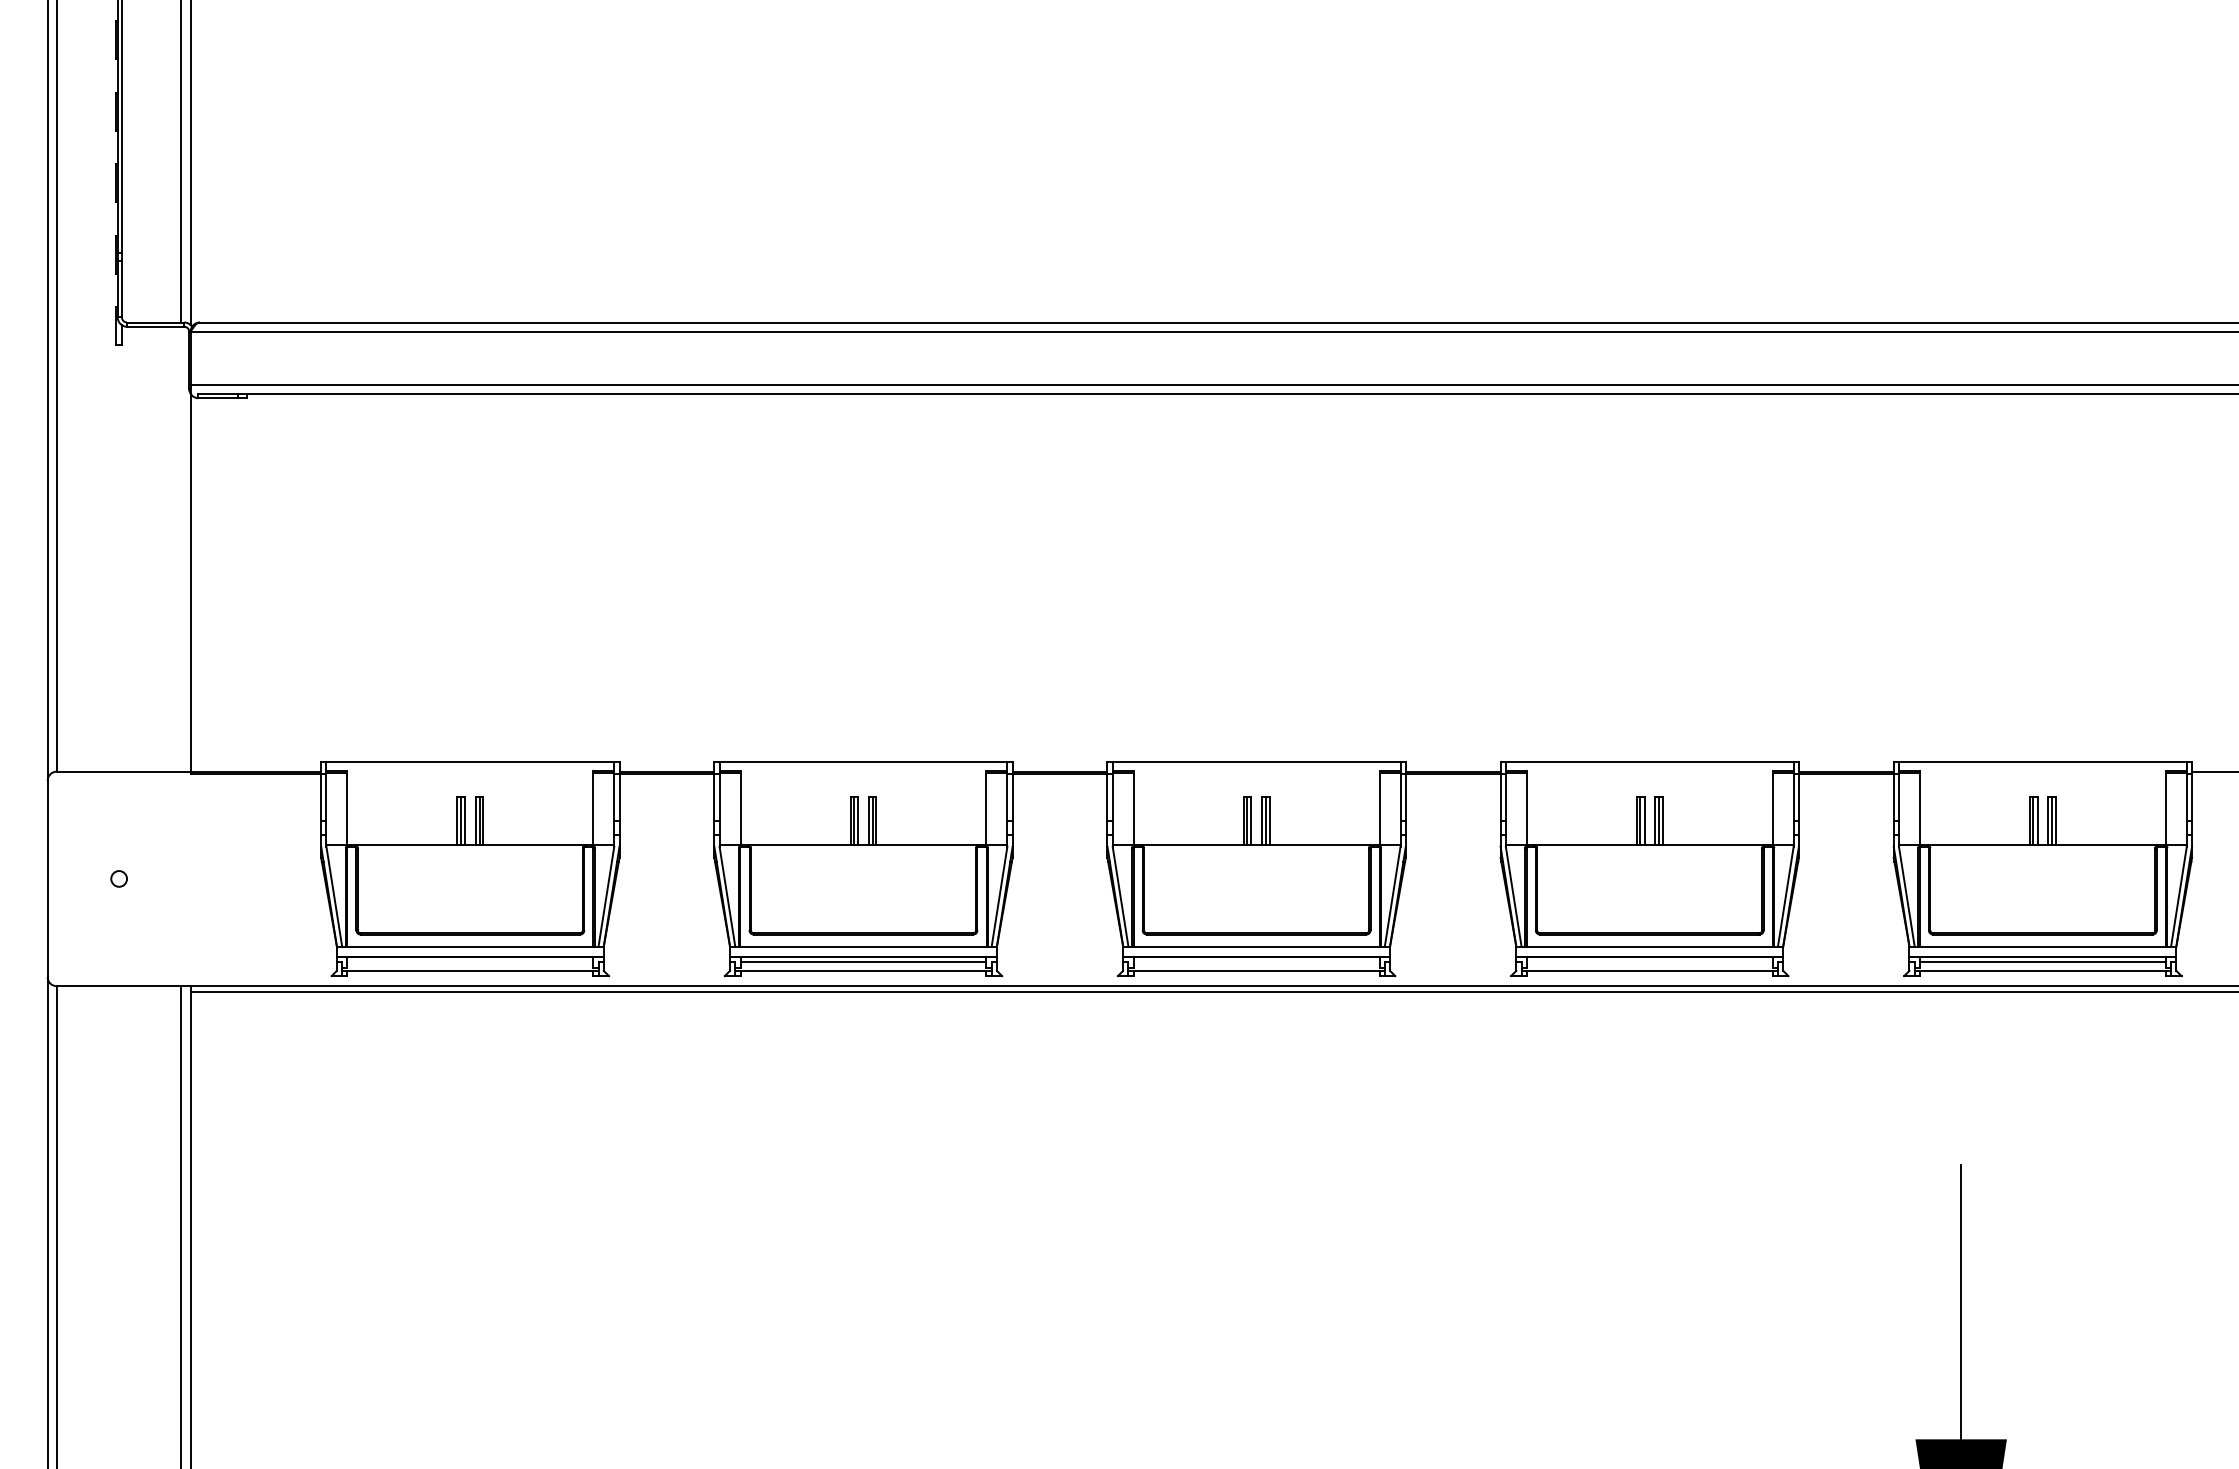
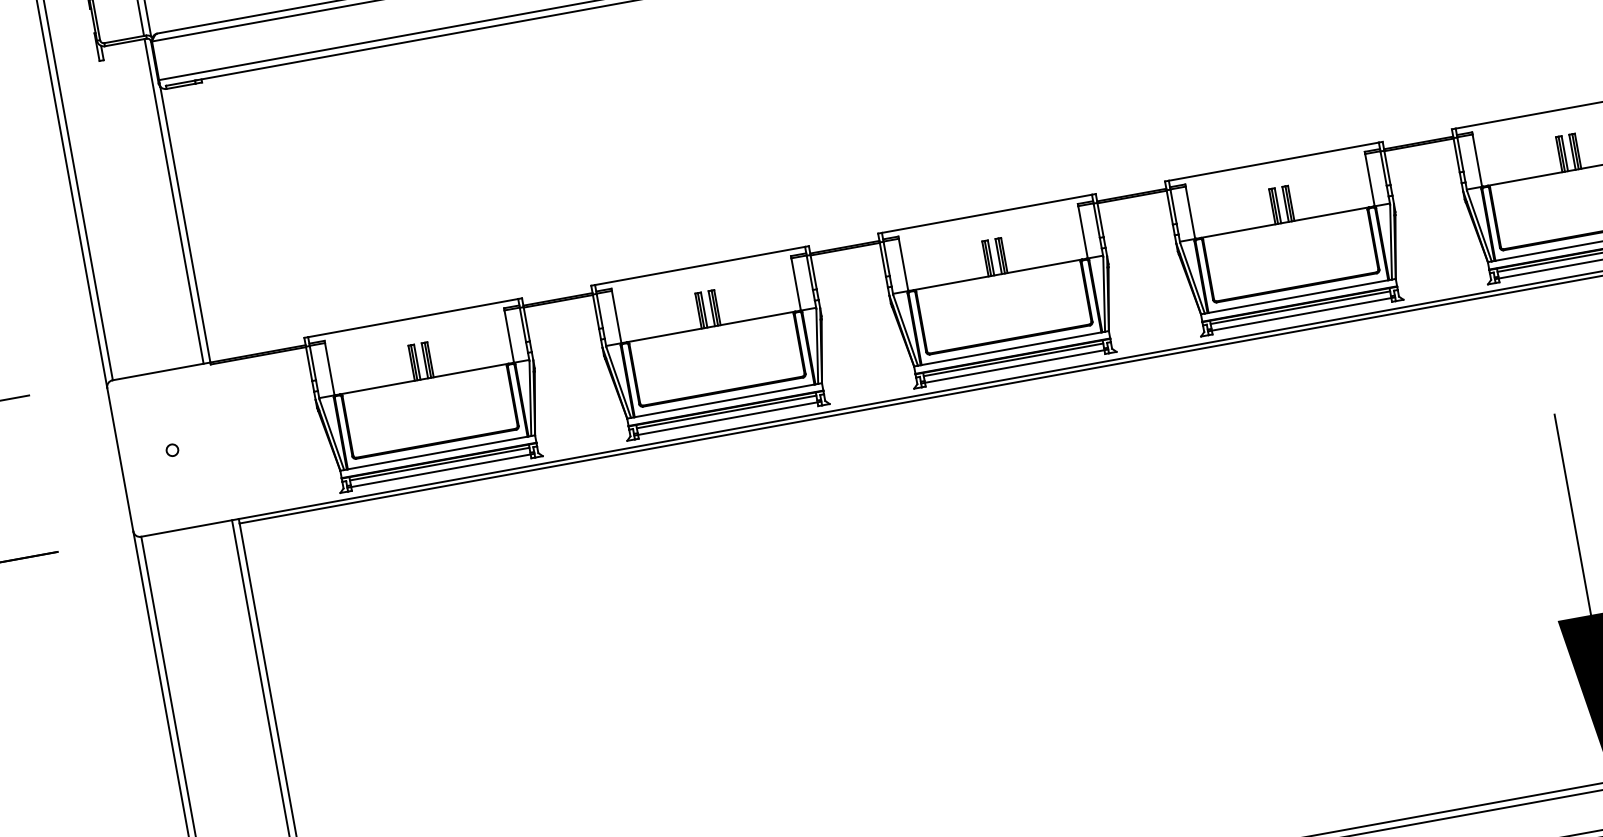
line: (181, 548) -> (174, 200), added
line: (470, 961) -> (439, 463), added
line: (1256, 961) -> (1013, 359), added
line: (1649, 961) -> (1300, 307), added

